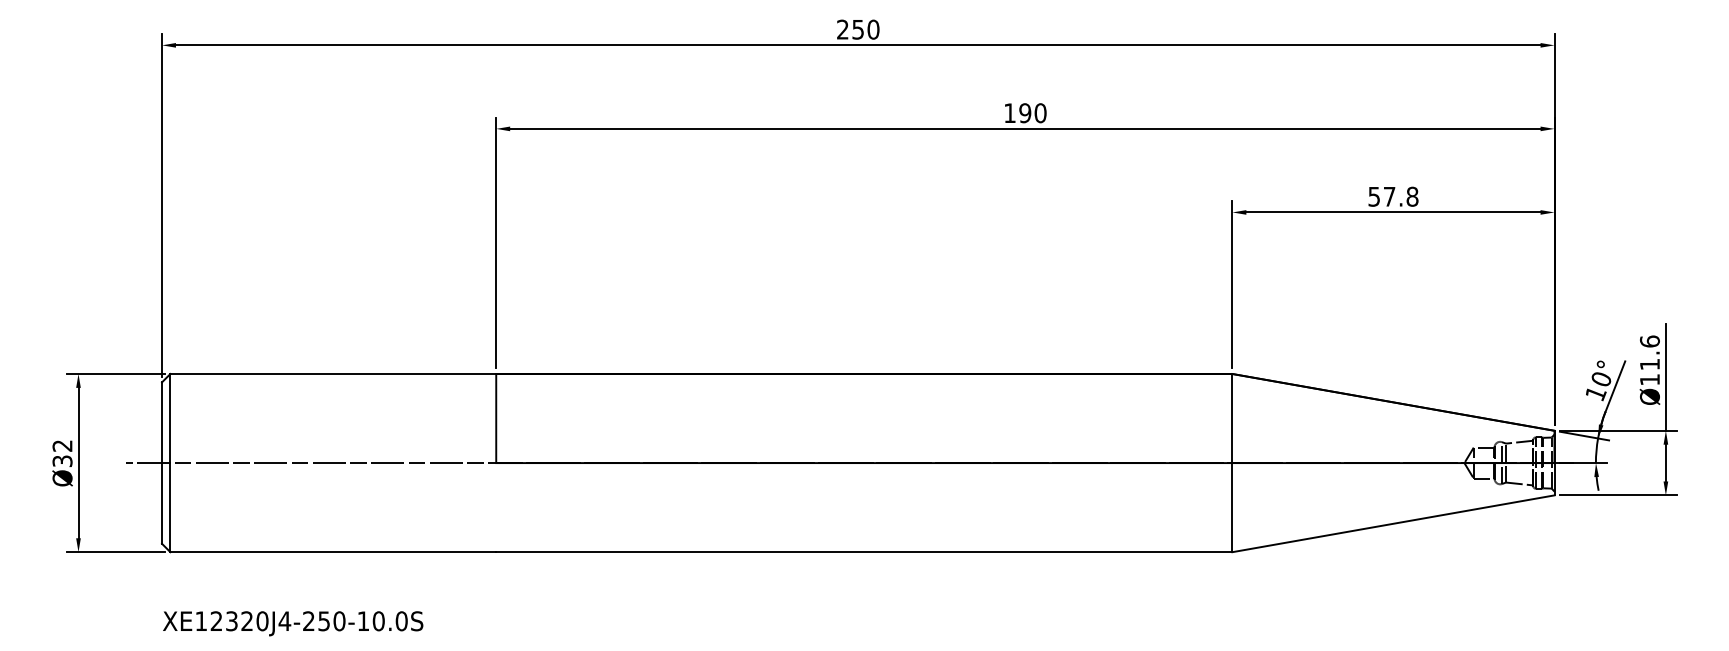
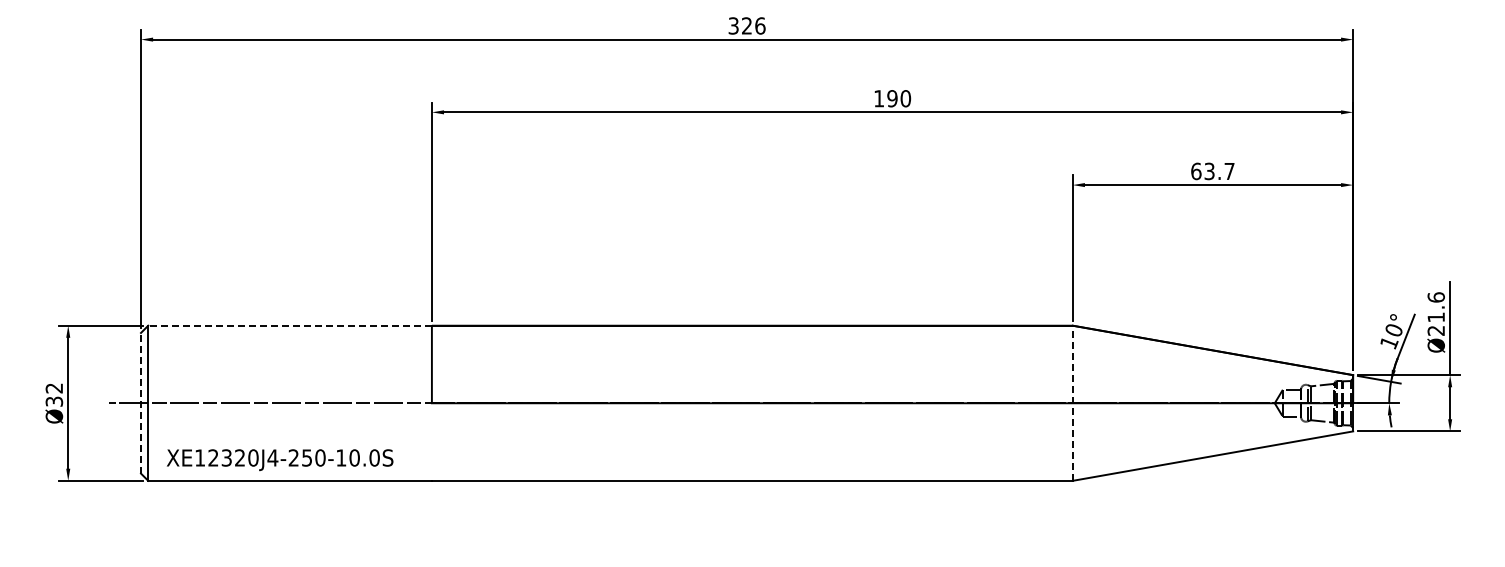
text: (857, 29) -> (746, 25), 250 -> 326
text: (1392, 196) -> (1212, 171), 57.8 -> 63.7
line: (333, 373) -> (290, 325), solid -> dashed
text: (1649, 379) -> (1435, 330), Ø11.6 -> Ø21.6
line: (161, 462) -> (140, 402), solid -> dashed
line: (1232, 463) -> (1072, 403), solid -> dashed
text: (293, 624) -> (280, 460), moved

